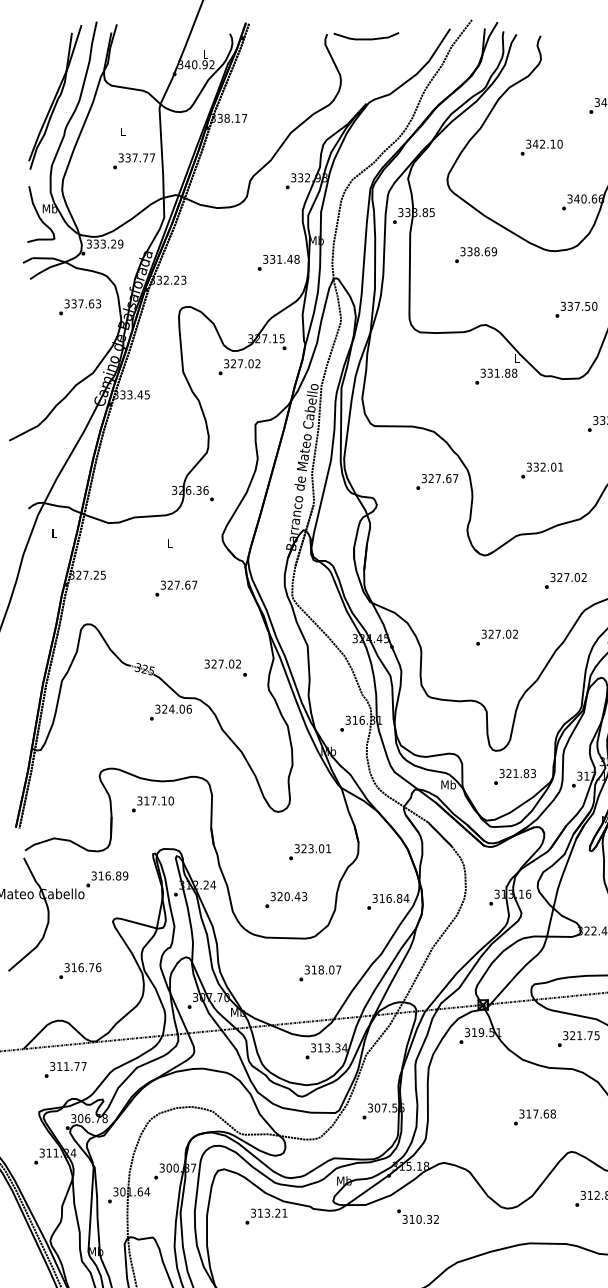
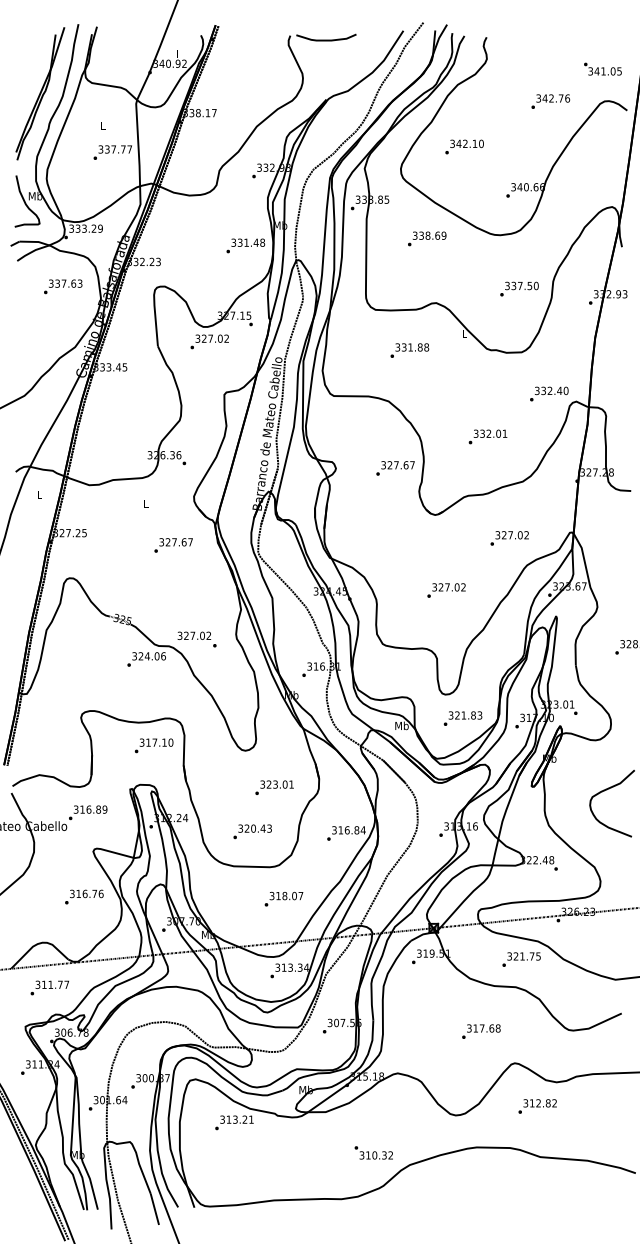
text: (541, 147) -> (464, 146), moved
text: (495, 376) -> (409, 350), moved
text: (437, 482) -> (395, 468), moved
text: (176, 588) -> (173, 545), moved
text: (225, 668) -> (196, 639), moved
text: (152, 804) -> (153, 745), moved
text: (80, 970) -> (84, 896), moved
text: (417, 1216) -> (373, 1152), moved

